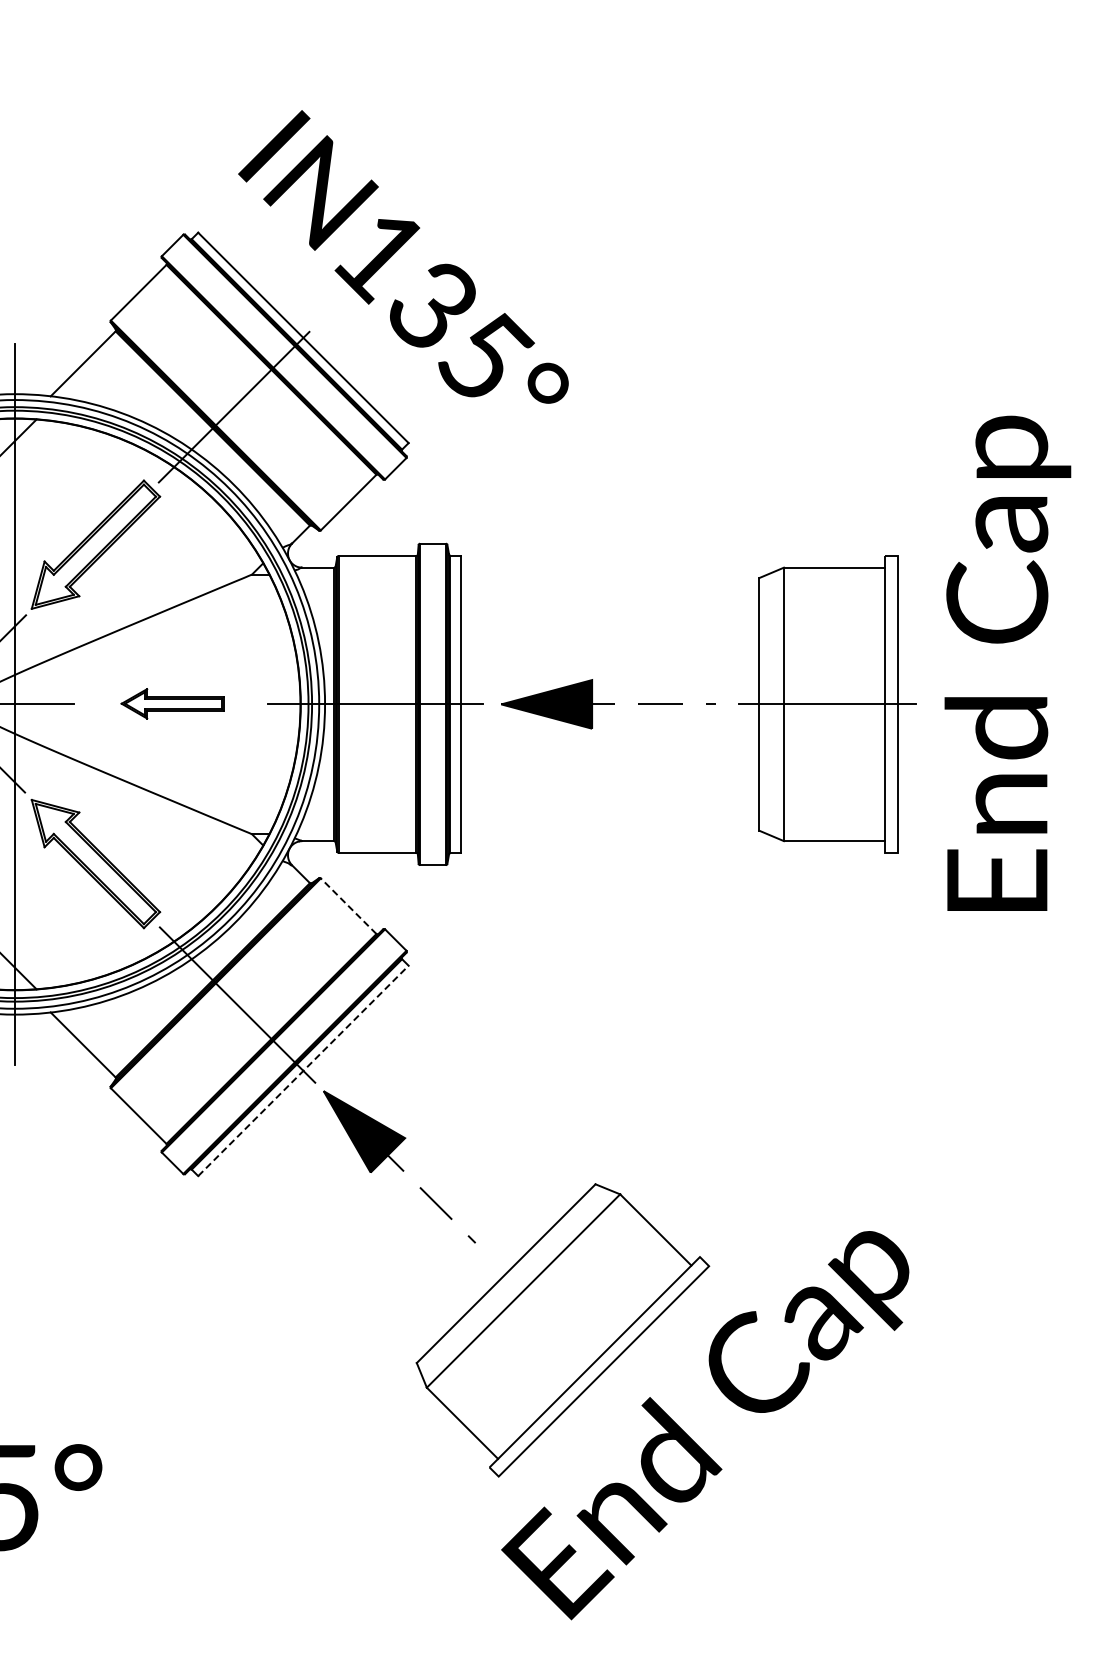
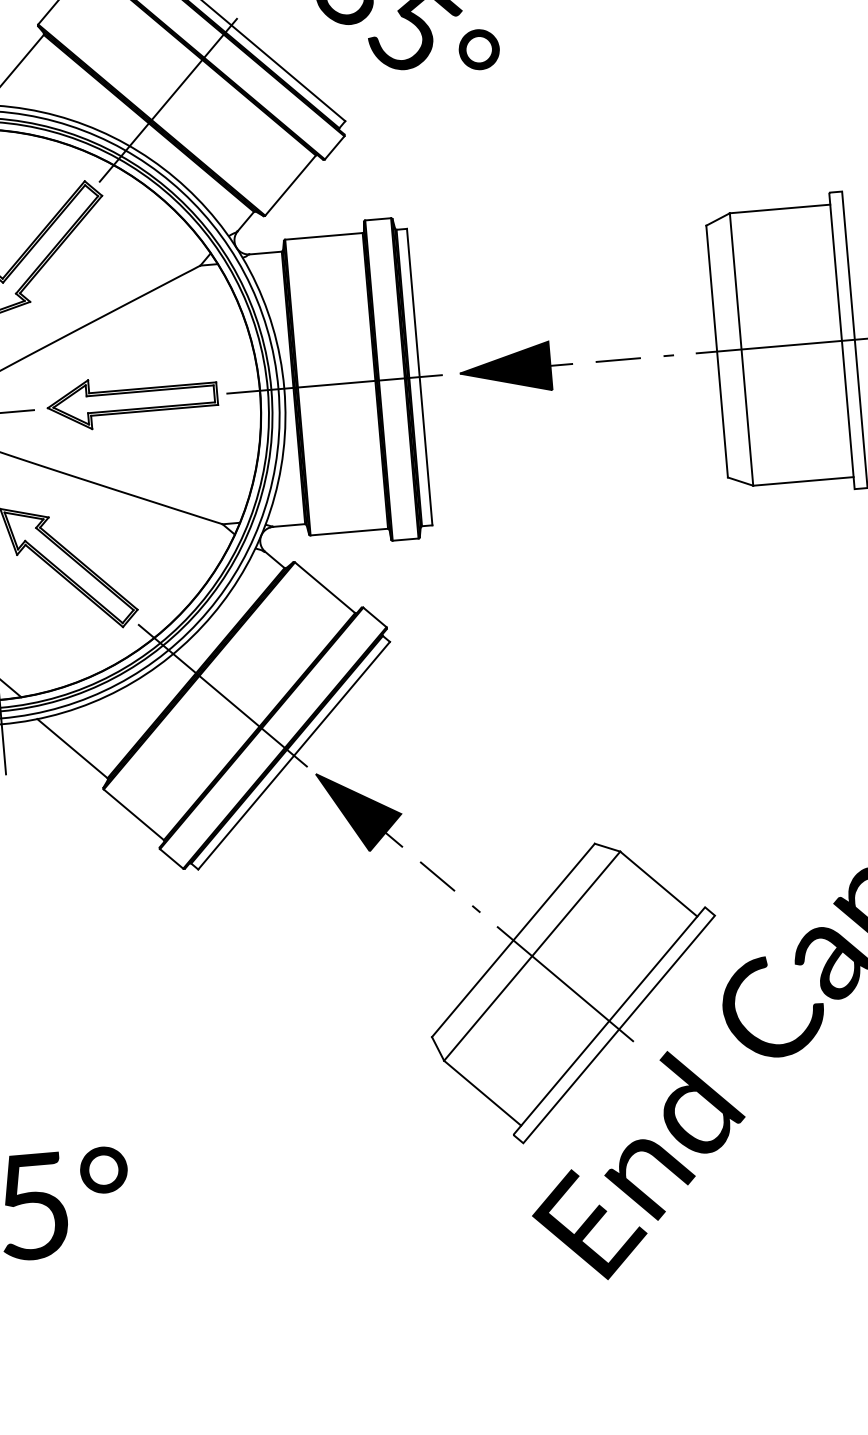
part: (172, 703) -> (132, 400), size x1.67
line: (348, 905) -> (324, 587), dashed -> solid
line: (303, 1070) -> (294, 755), dashed -> solid
line: (553, 1321) -> (564, 984), added

